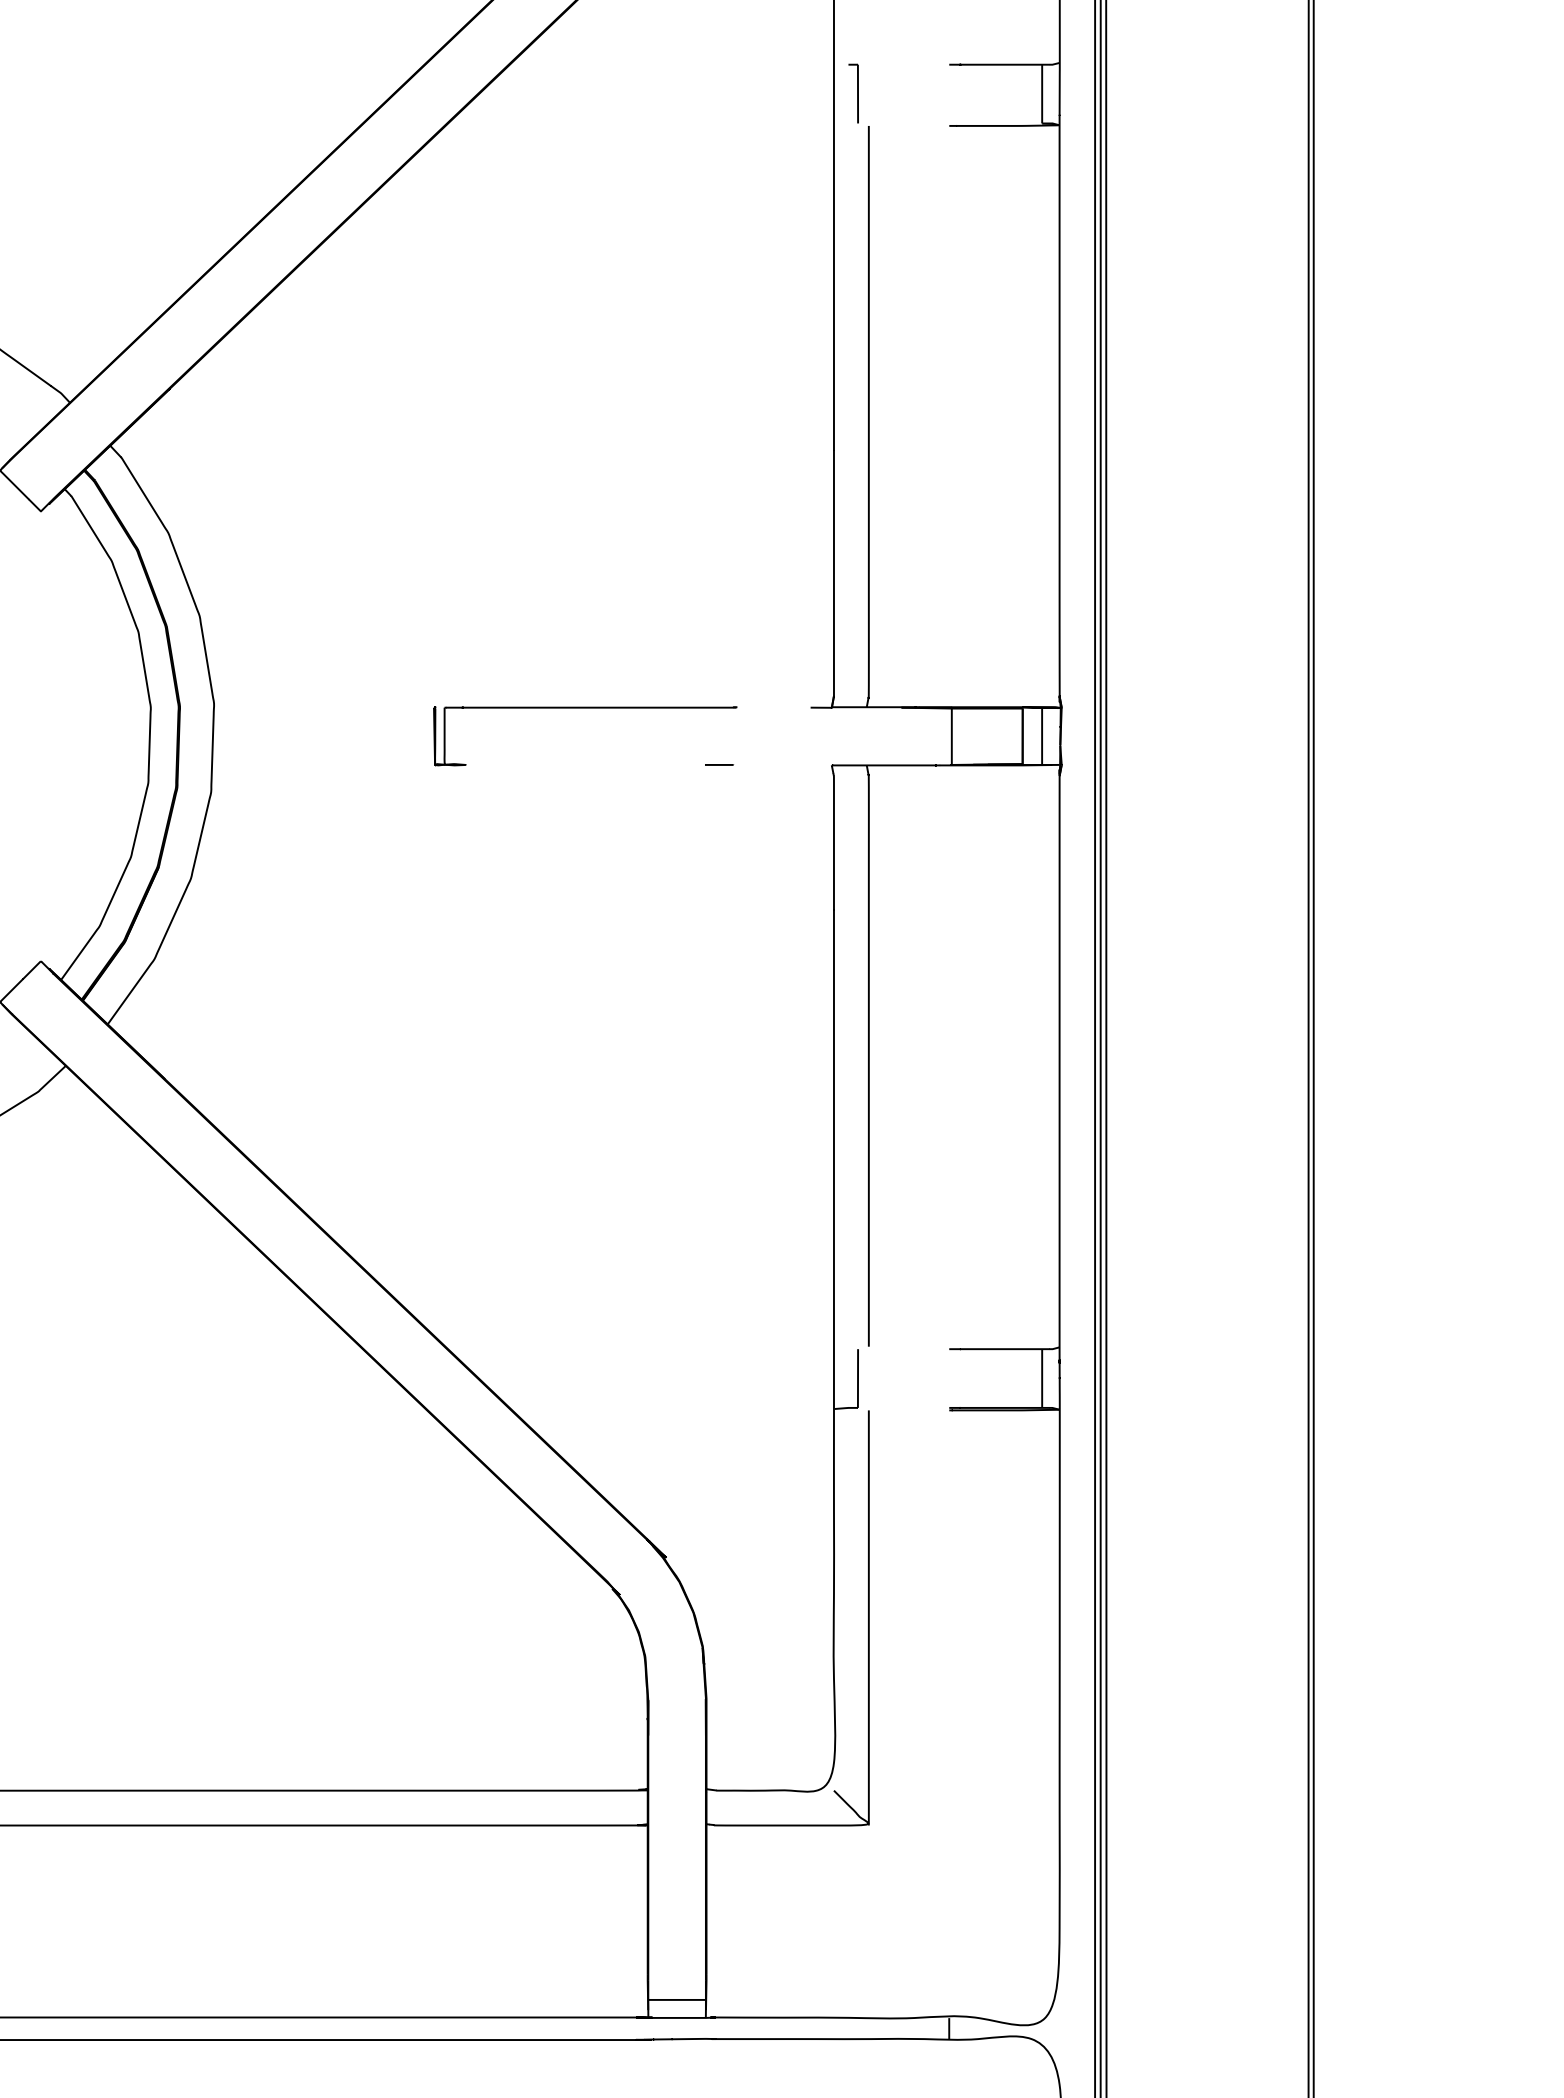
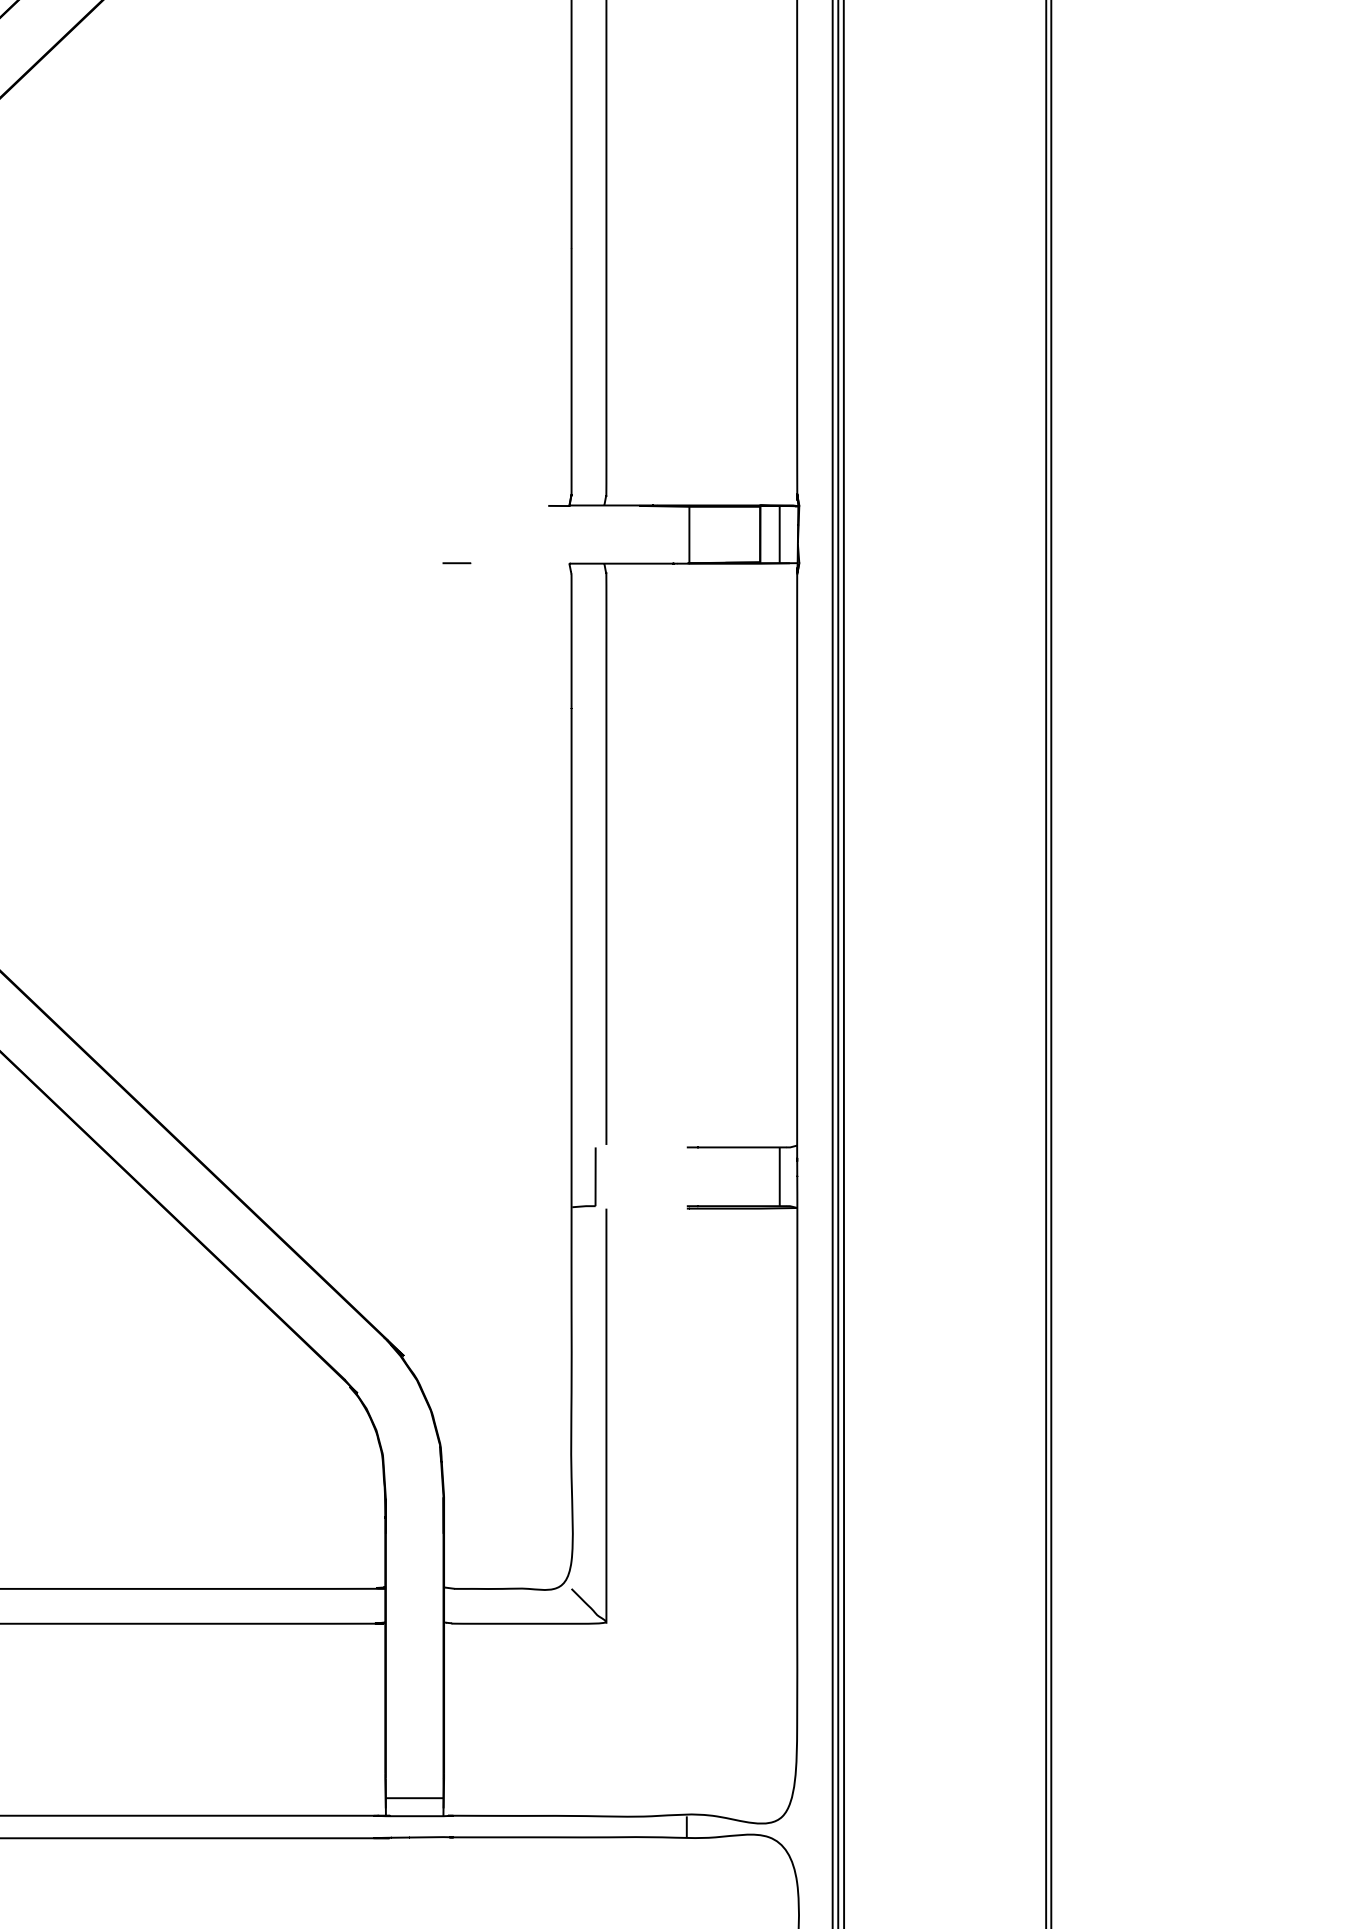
part: (585, 708) -> (323, 506), removed

